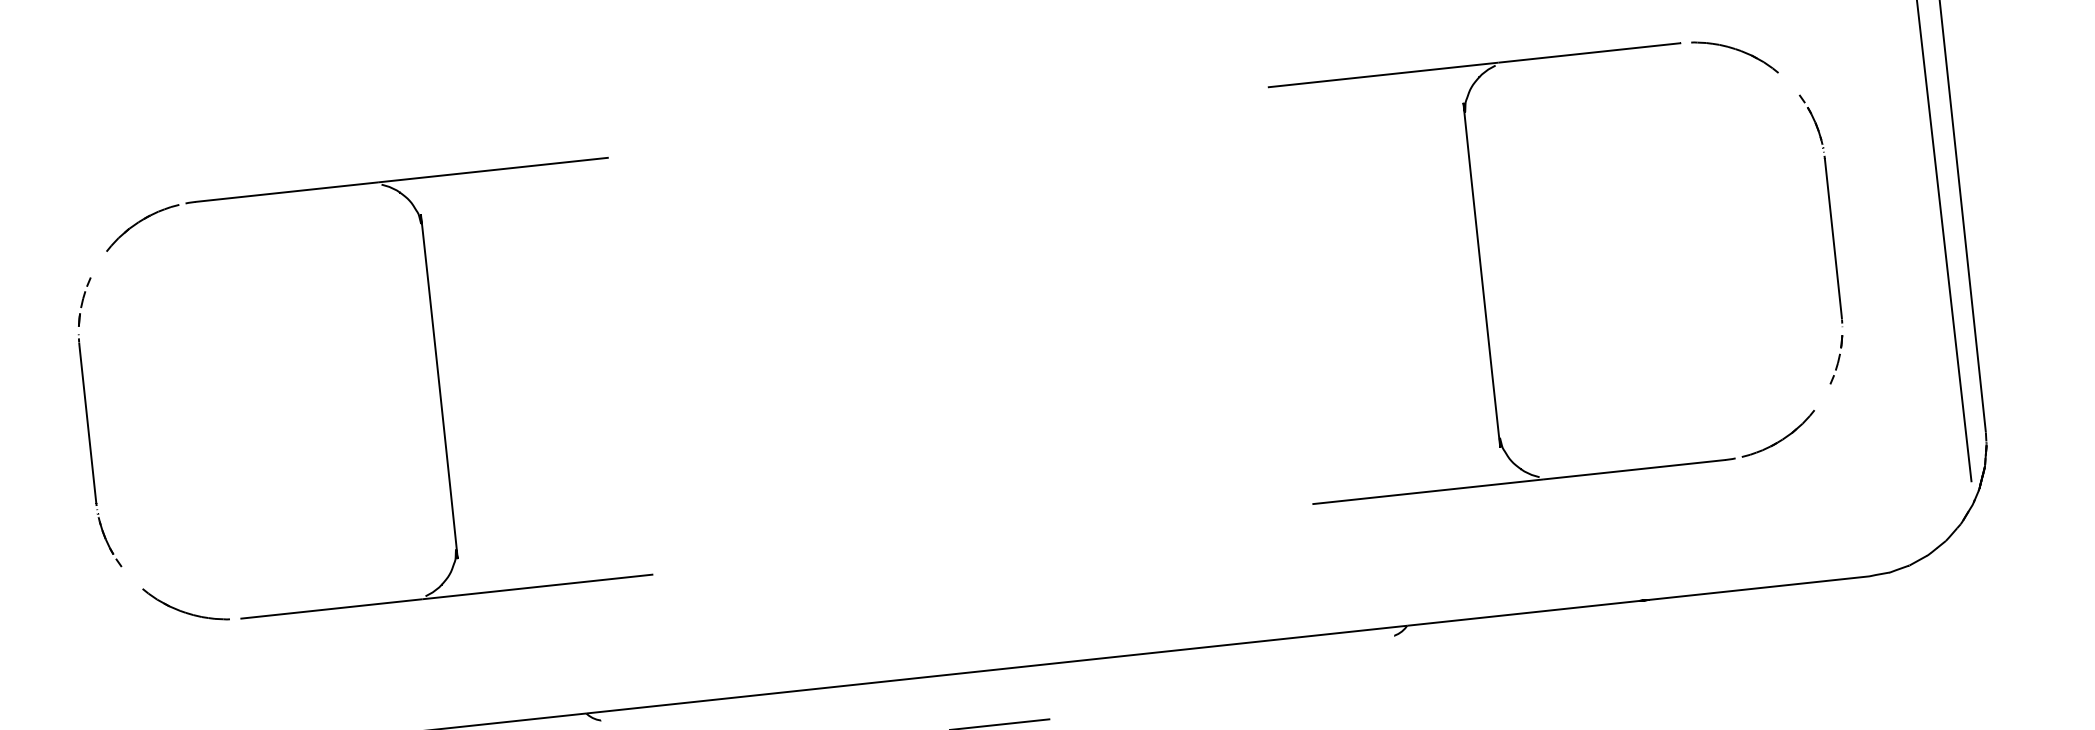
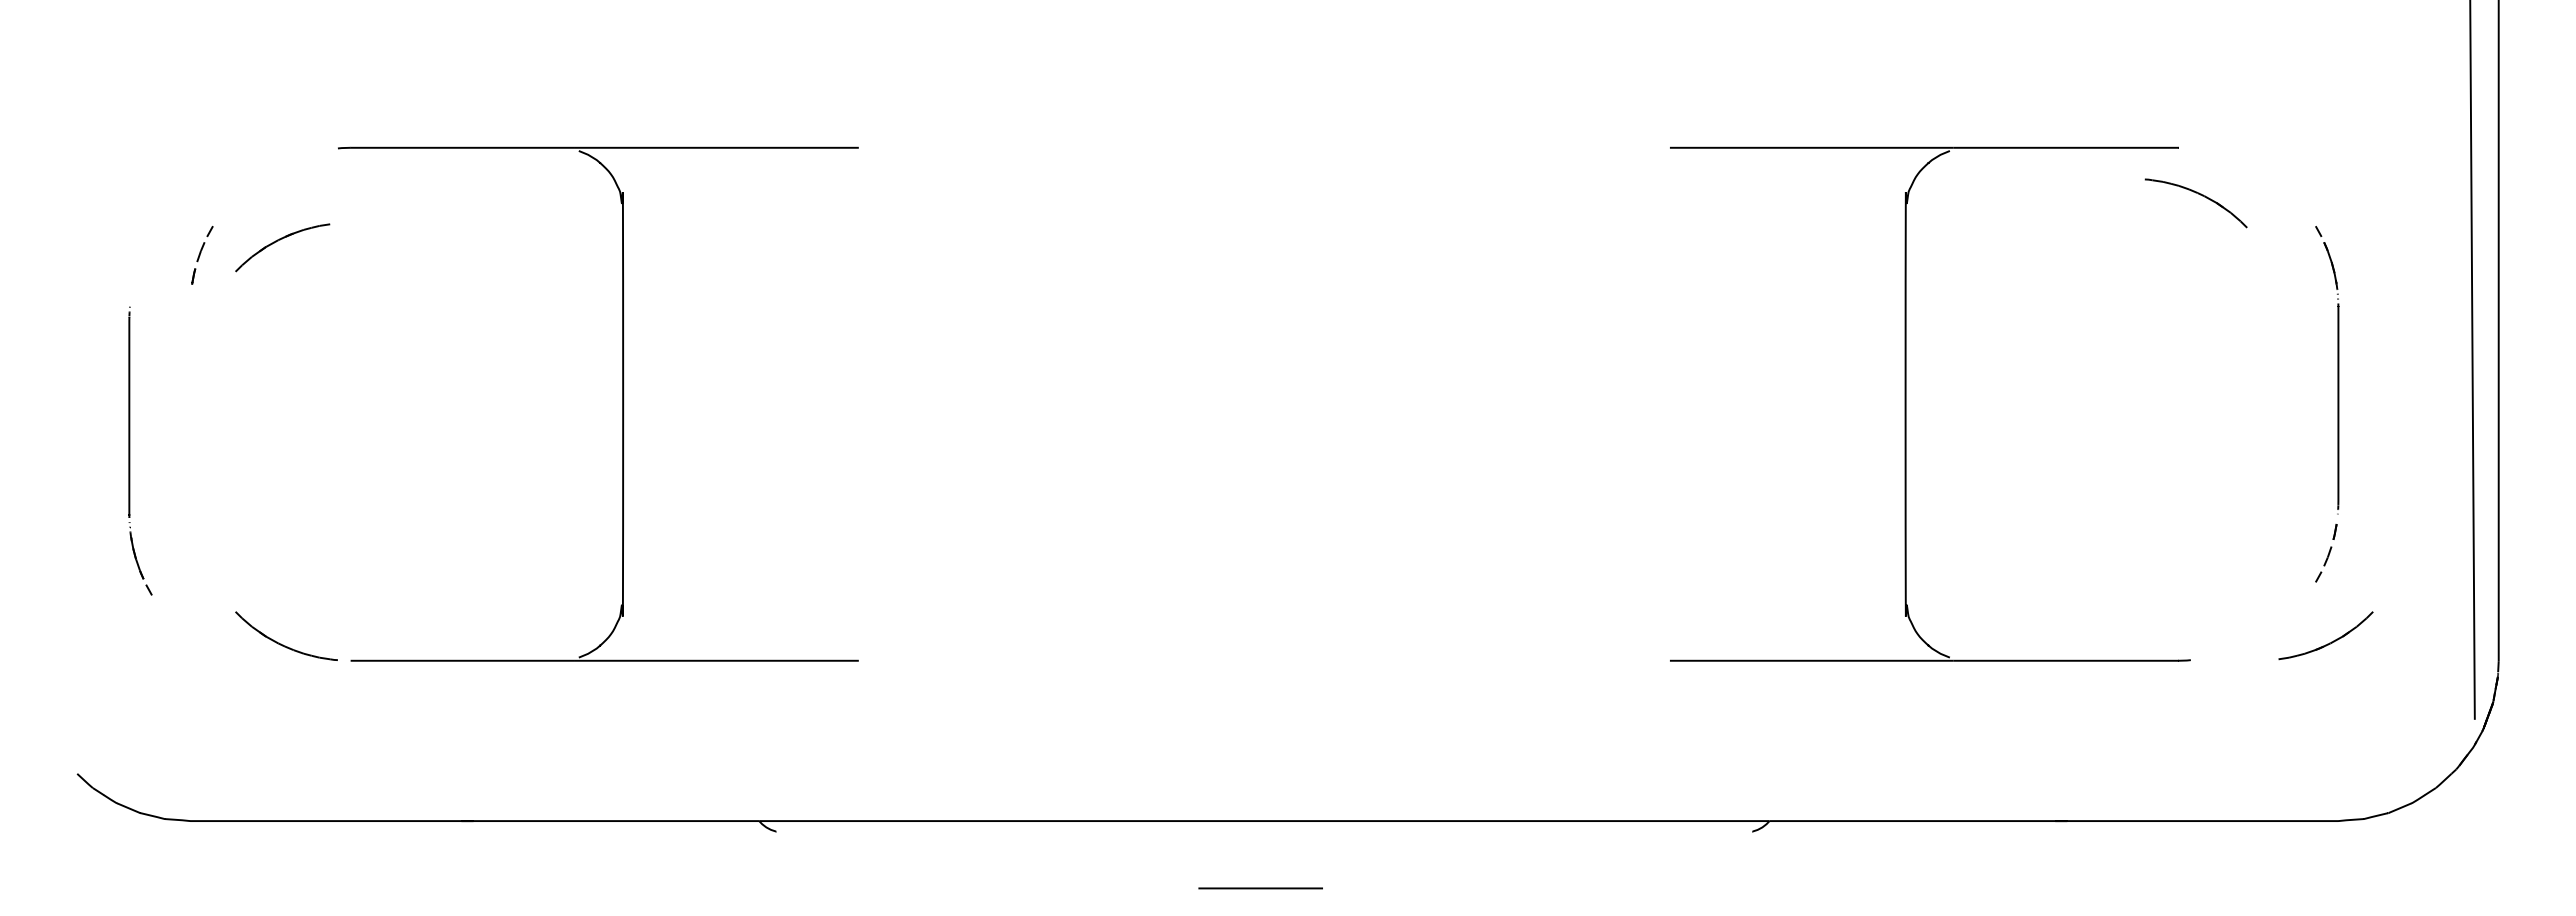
part: (1737, 50) -> (2200, 195), moved
part: (138, 223) -> (278, 241), moved
part: (1781, 438) -> (2329, 642), moved
part: (91, 451) -> (130, 450), moved

